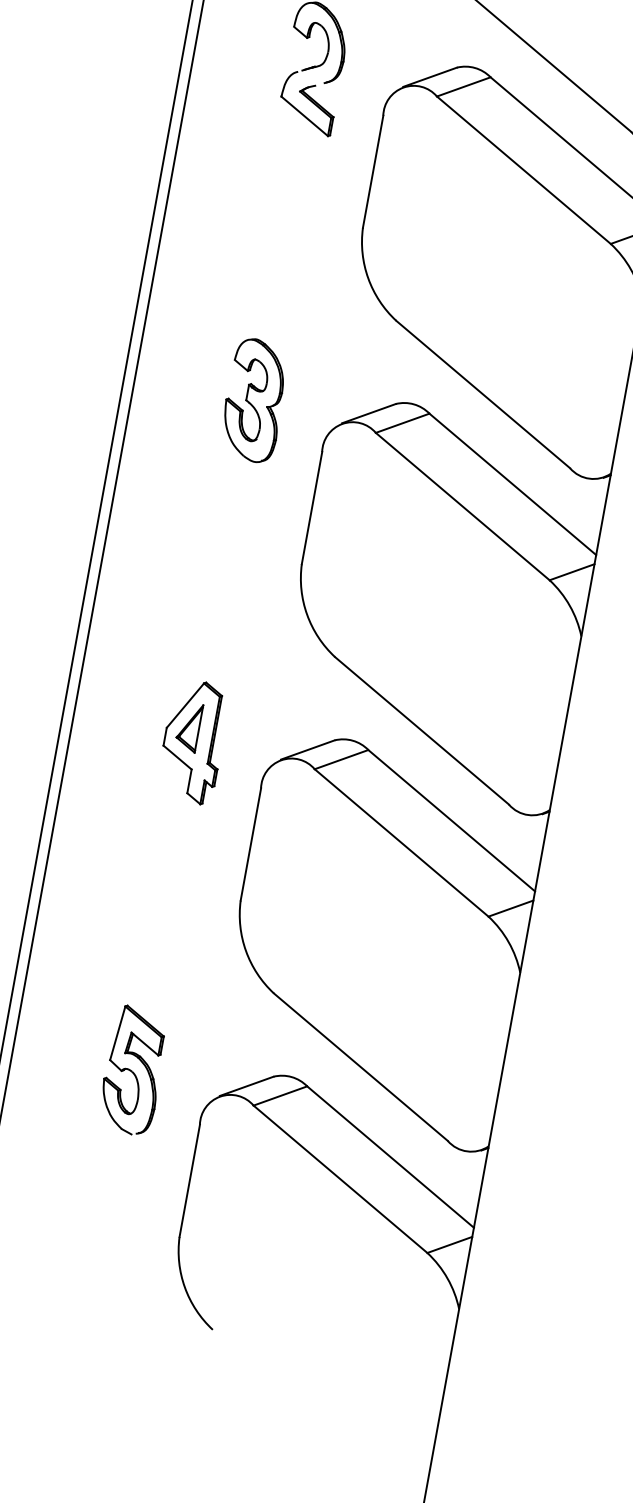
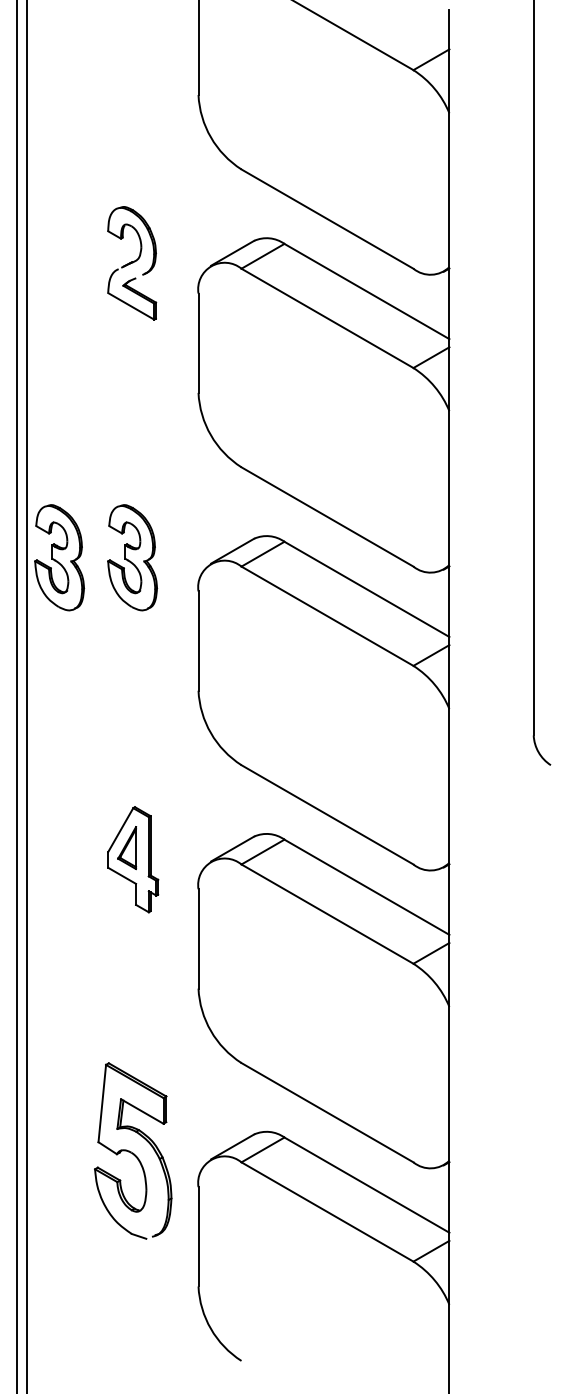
part: (172, 385) -> (59, 557), added
part: (132, 1070) -> (132, 1151), size x1.6

